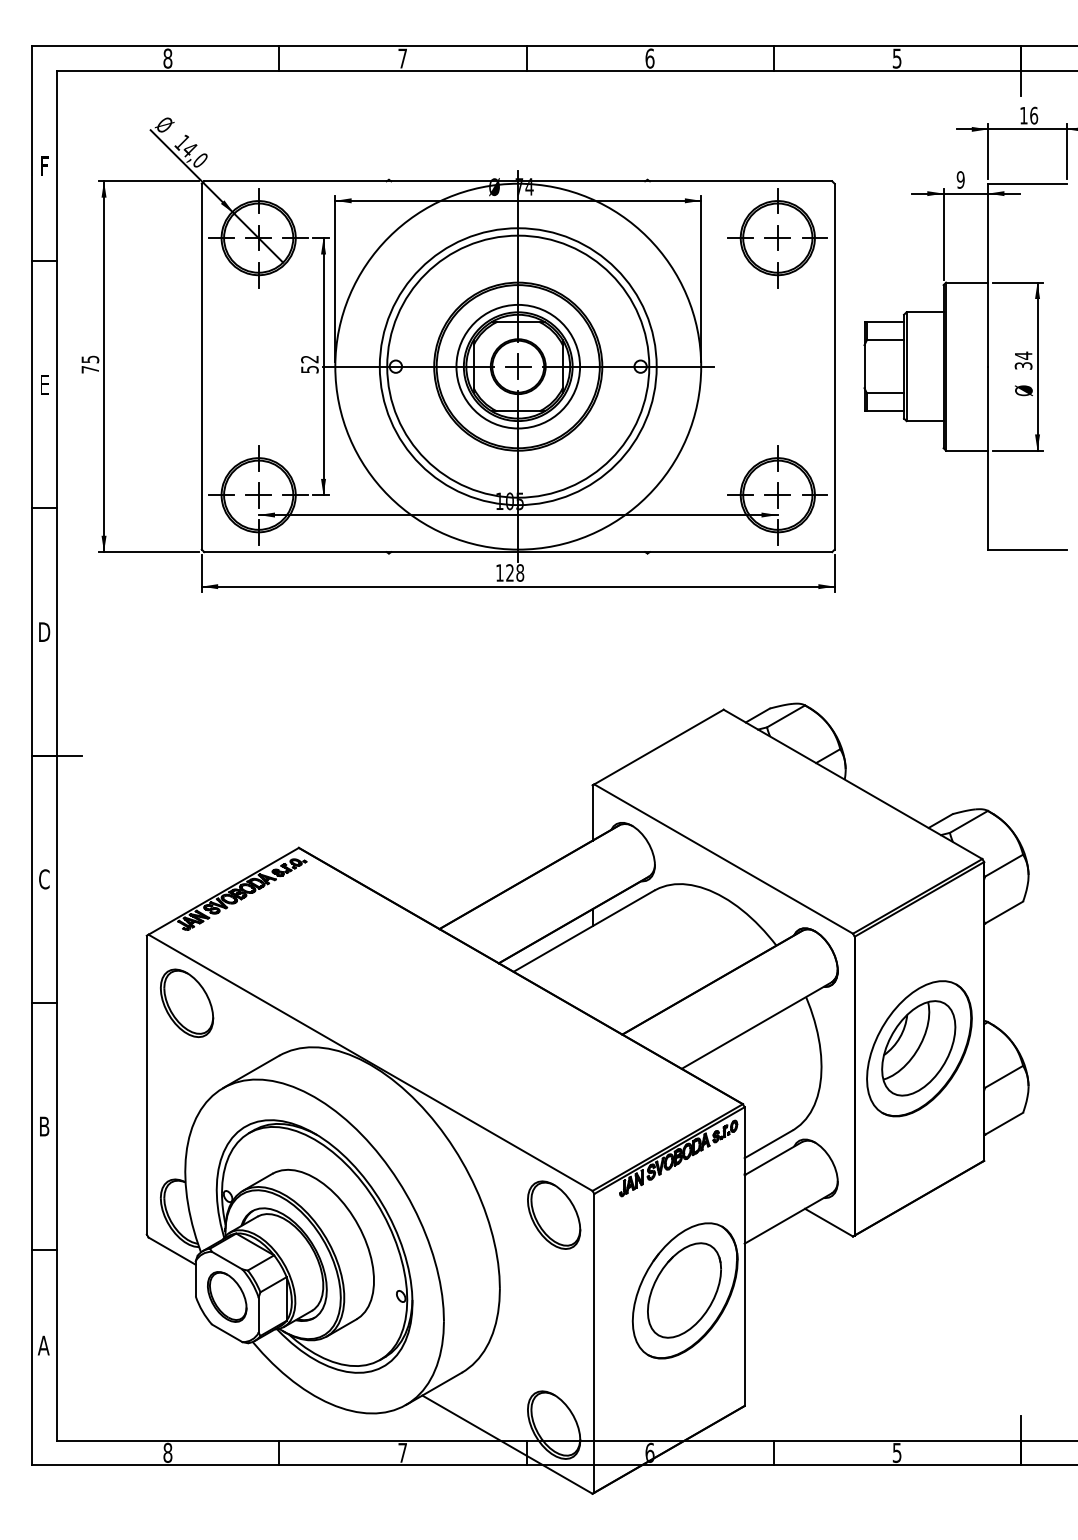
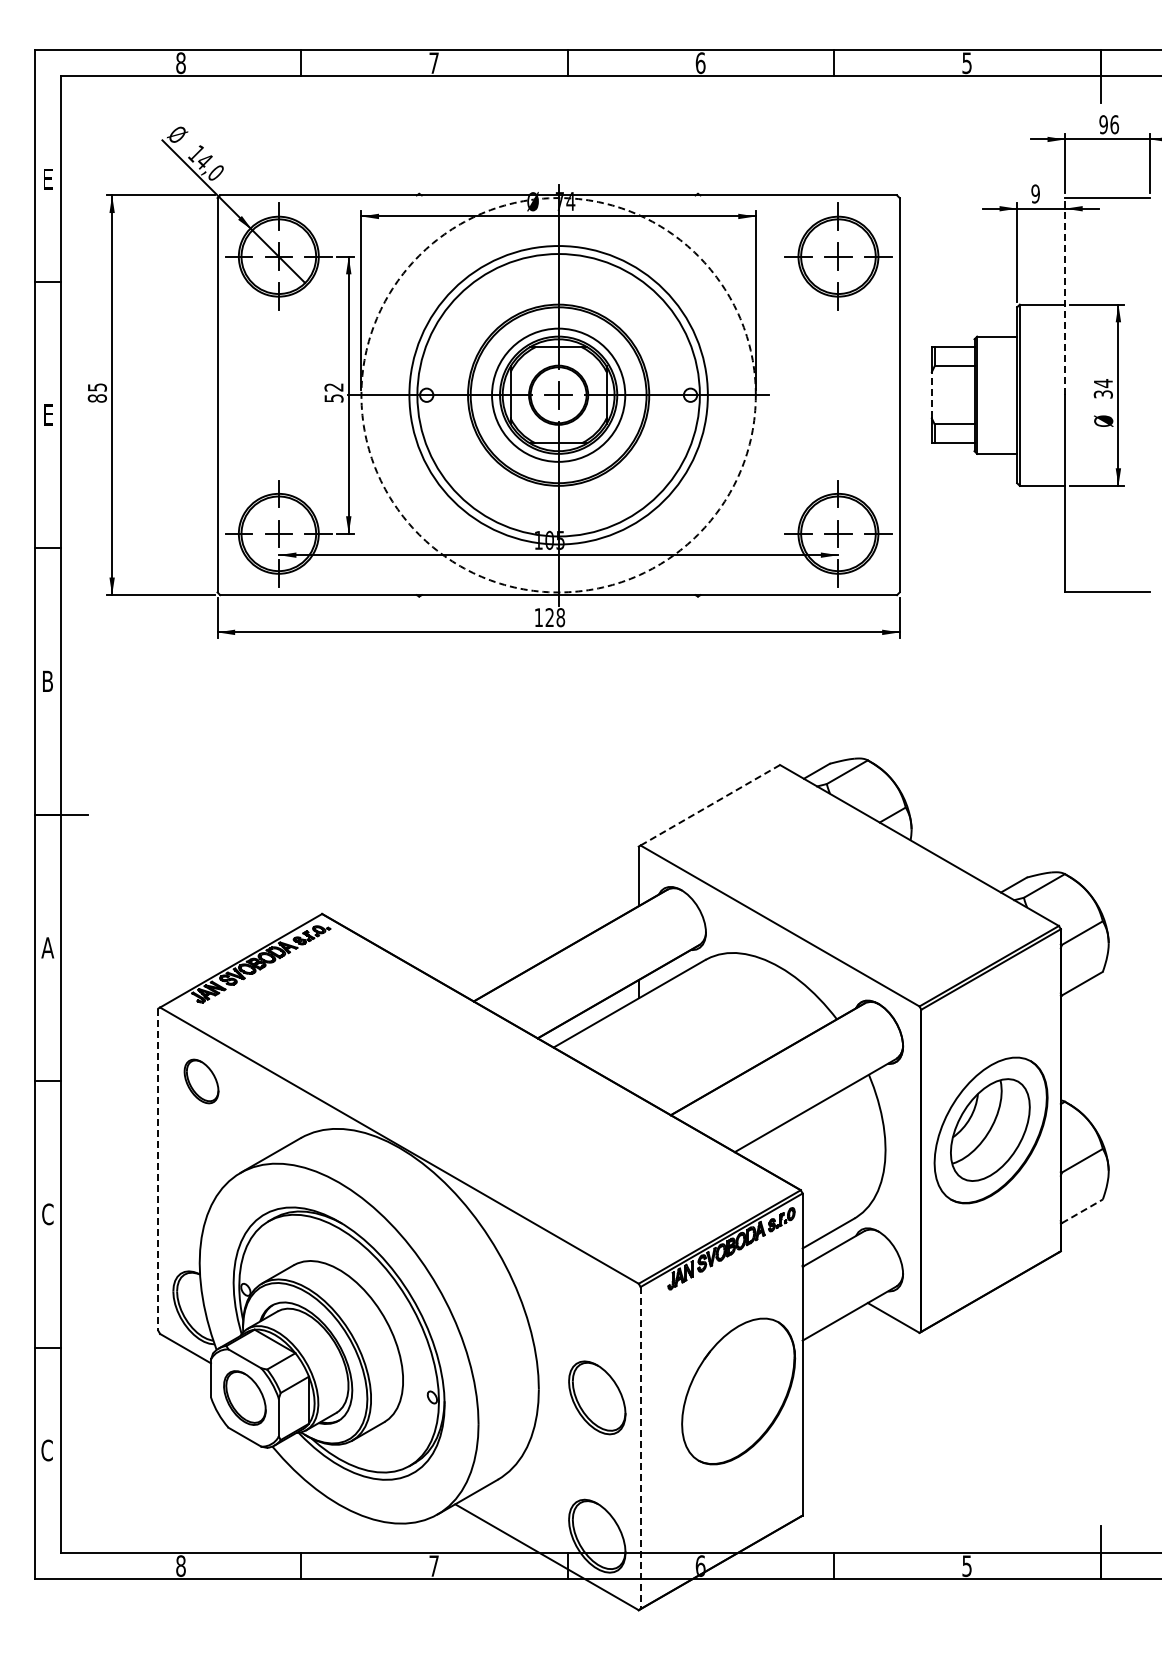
text: (1023, 115) -> (1103, 124), 16 -> 96
text: (44, 166) -> (48, 179), F -> E
line: (988, 275) -> (1065, 296), solid -> dashed
line: (864, 365) -> (931, 394), solid -> dashed
circle: (518, 366) -> (558, 395), solid -> dashed
text: (89, 369) -> (96, 398), 75 -> 85
text: (44, 631) -> (48, 680), D -> B
line: (659, 747) -> (710, 805), solid -> dashed
text: (44, 879) -> (47, 947), C -> A
part: (186, 1003) -> (201, 1081), size x0.6
line: (147, 1085) -> (158, 1170), solid -> dashed
line: (1004, 1123) -> (1082, 1211), solid -> dashed
text: (44, 1126) -> (47, 1214), B -> C
part: (554, 1214) -> (597, 1397), moved
part: (684, 1289) -> (737, 1390), removed
line: (594, 1343) -> (640, 1448), solid -> dashed
text: (43, 1345) -> (46, 1450), A -> C

